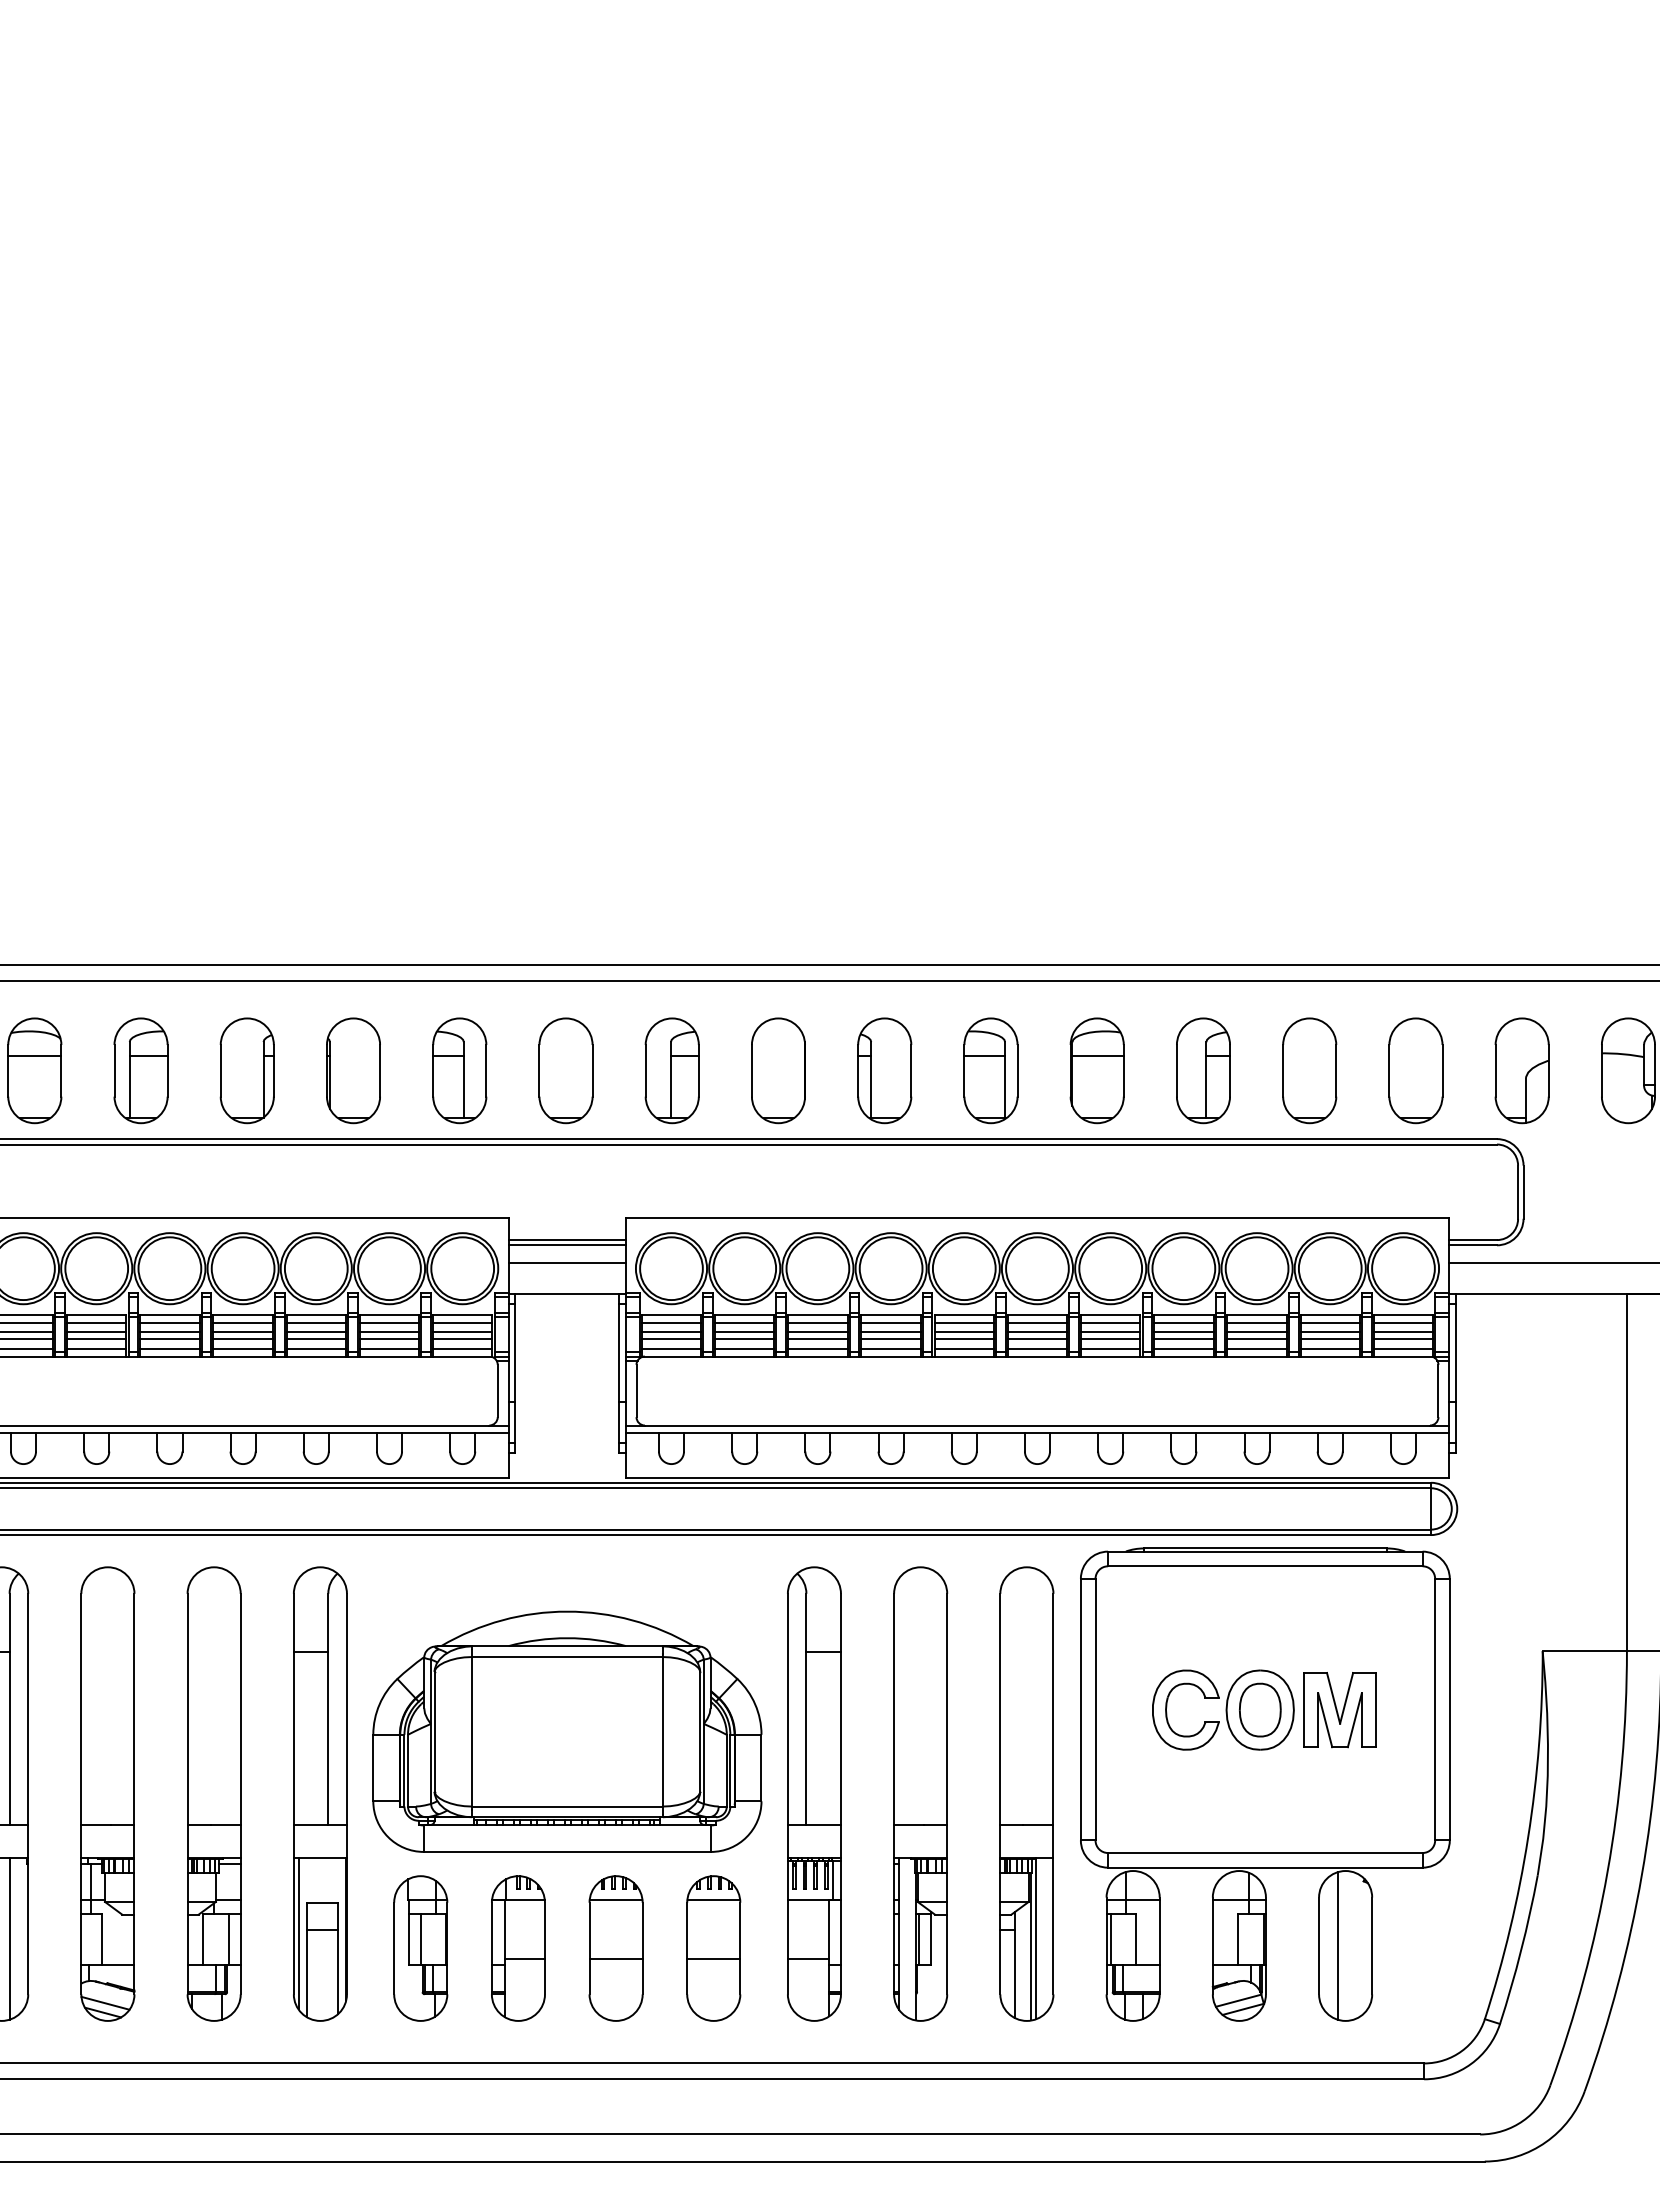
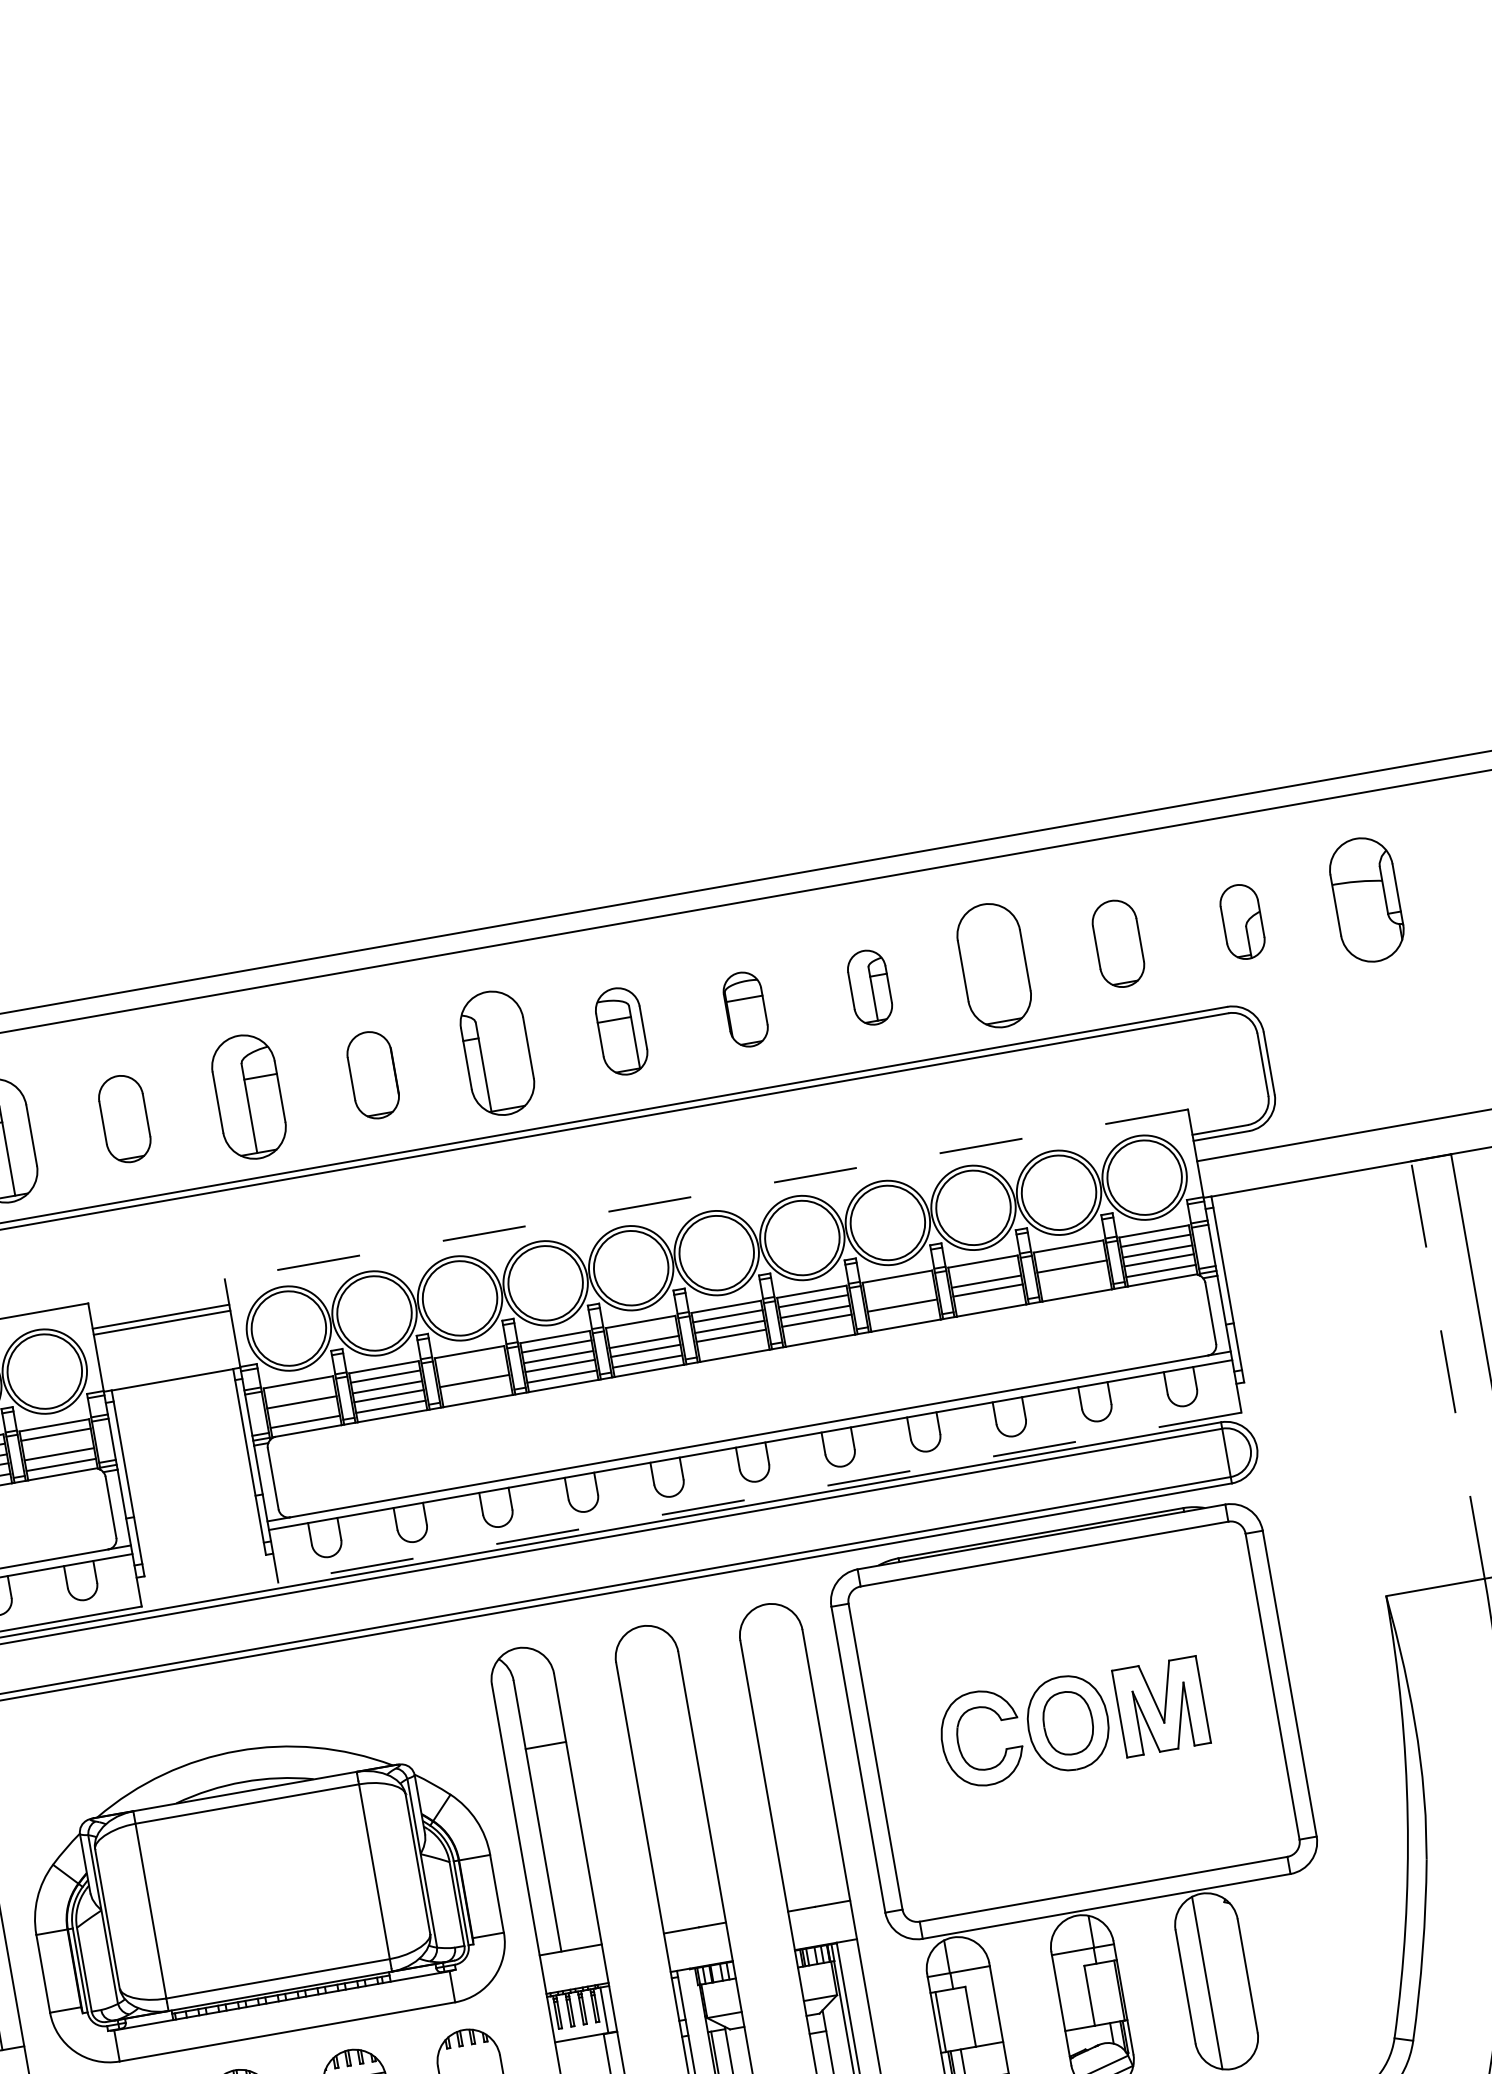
part: (565, 1070) -> (124, 1118), size x0.7
part: (778, 1070) -> (373, 1074), size x0.7
part: (990, 1070) -> (620, 1031), size x0.7
part: (1096, 1070) -> (744, 1009), size x0.6
part: (1203, 1070) -> (870, 987), size x0.6
part: (1415, 1070) -> (1117, 943), size x0.7
part: (1521, 1070) -> (1241, 921), size x0.6
line: (1037, 1218) -> (706, 1194), solid -> dashed
line: (566, 1262) -> (164, 1342), removed
line: (671, 1322) -> (300, 1391), removed
line: (817, 1322) -> (470, 1361), removed
line: (963, 1322) -> (641, 1331), removed
line: (1183, 1322) -> (898, 1285), removed
line: (1256, 1322) -> (983, 1270), removed
line: (1330, 1322) -> (1070, 1255), removed
line: (462, 1331) -> (57, 1445), removed
line: (817, 1331) -> (472, 1371), removed
line: (1183, 1331) -> (900, 1296), removed
line: (671, 1339) -> (303, 1411), removed
line: (1330, 1339) -> (1073, 1275), removed
line: (817, 1348) -> (476, 1391), removed
line: (1037, 1348) -> (733, 1346), removed
line: (1110, 1348) -> (818, 1331), removed
line: (1183, 1348) -> (903, 1316), removed
line: (1256, 1348) -> (989, 1301), removed
line: (1330, 1348) -> (1075, 1286), removed
line: (1626, 1472) -> (1447, 1369), solid -> dashed
line: (1037, 1477) -> (759, 1497), solid -> dashed
line: (713, 1899) -> (468, 2057), removed

